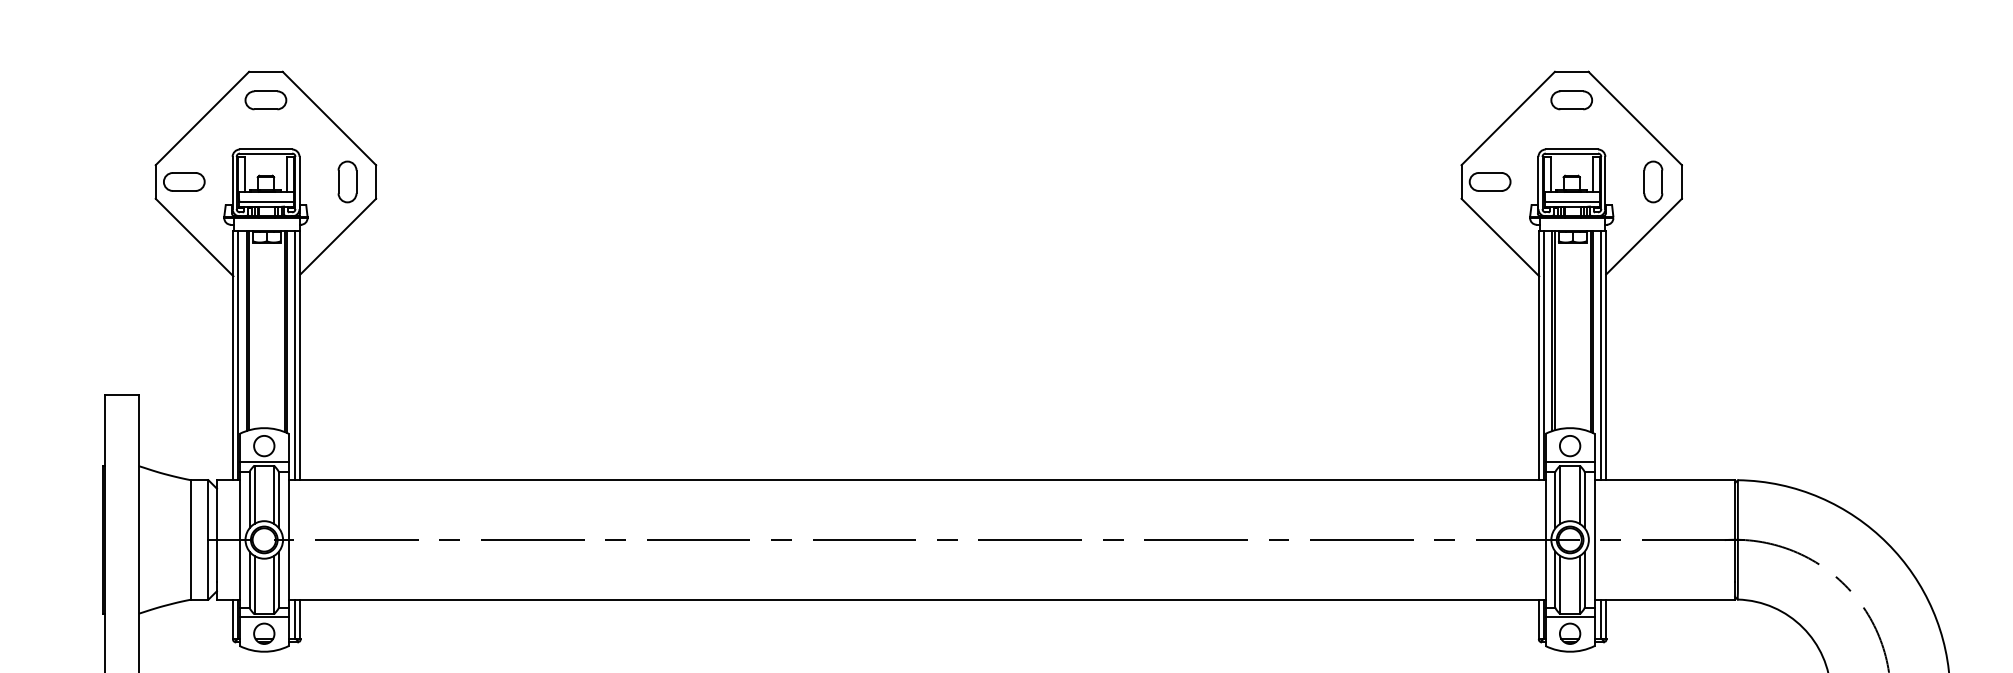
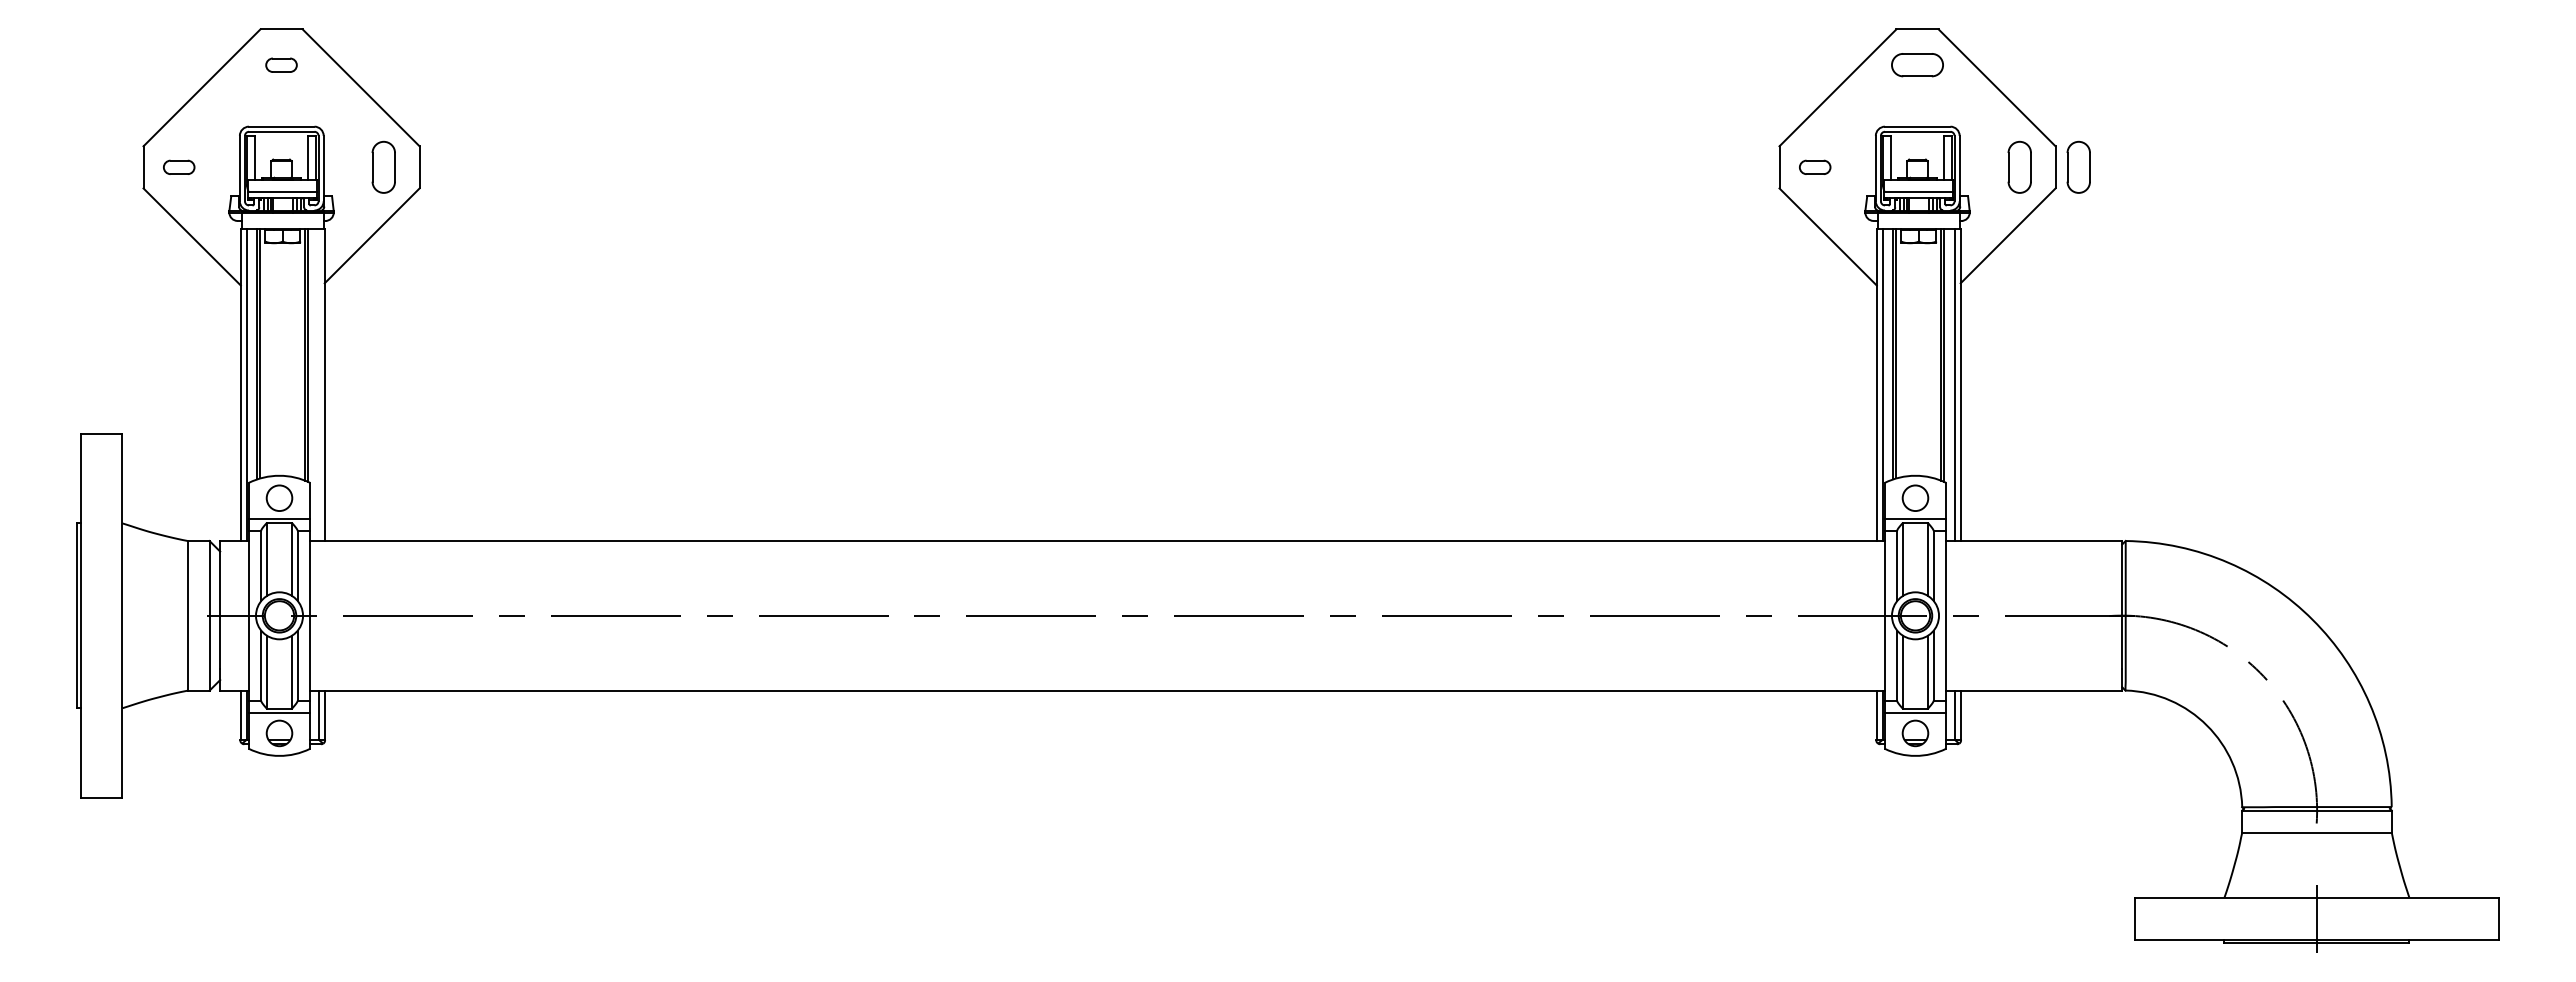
part: (265, 100) -> (281, 65), size x0.6
part: (1700, 181) -> (2078, 166), added
part: (183, 182) -> (178, 167), size x0.6
part: (1489, 182) -> (1814, 167), size x0.6
line: (295, 355) -> (318, 384), removed

